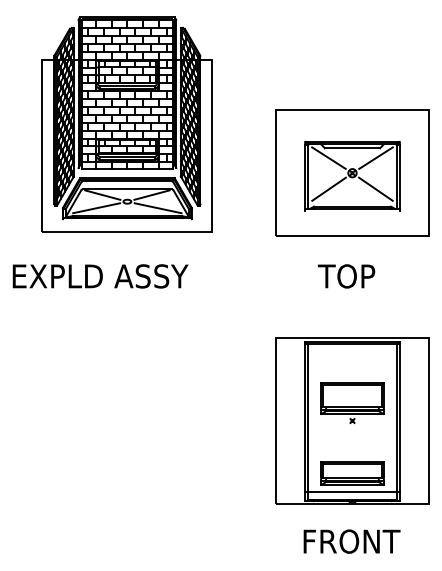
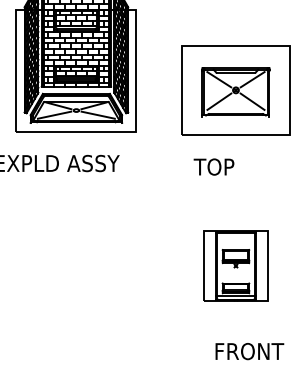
text: (346, 276) -> (214, 167), moved
part: (352, 420) -> (235, 265), size x0.6
text: (351, 541) -> (249, 351), moved

